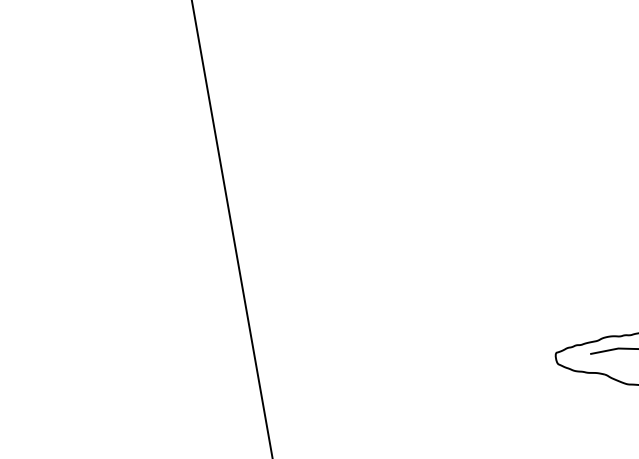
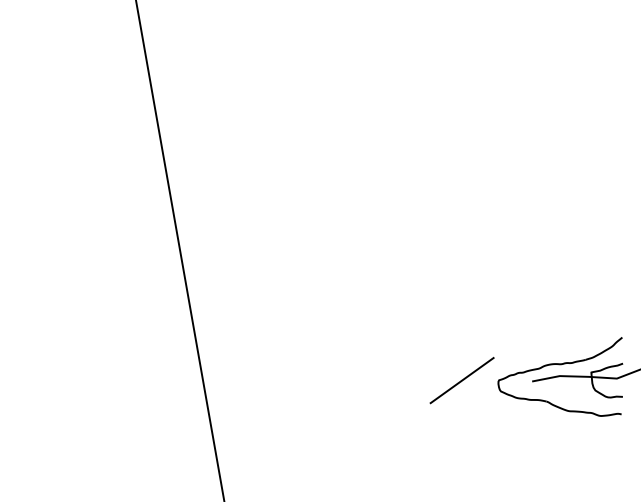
line: (518, 353) -> (461, 380), added

